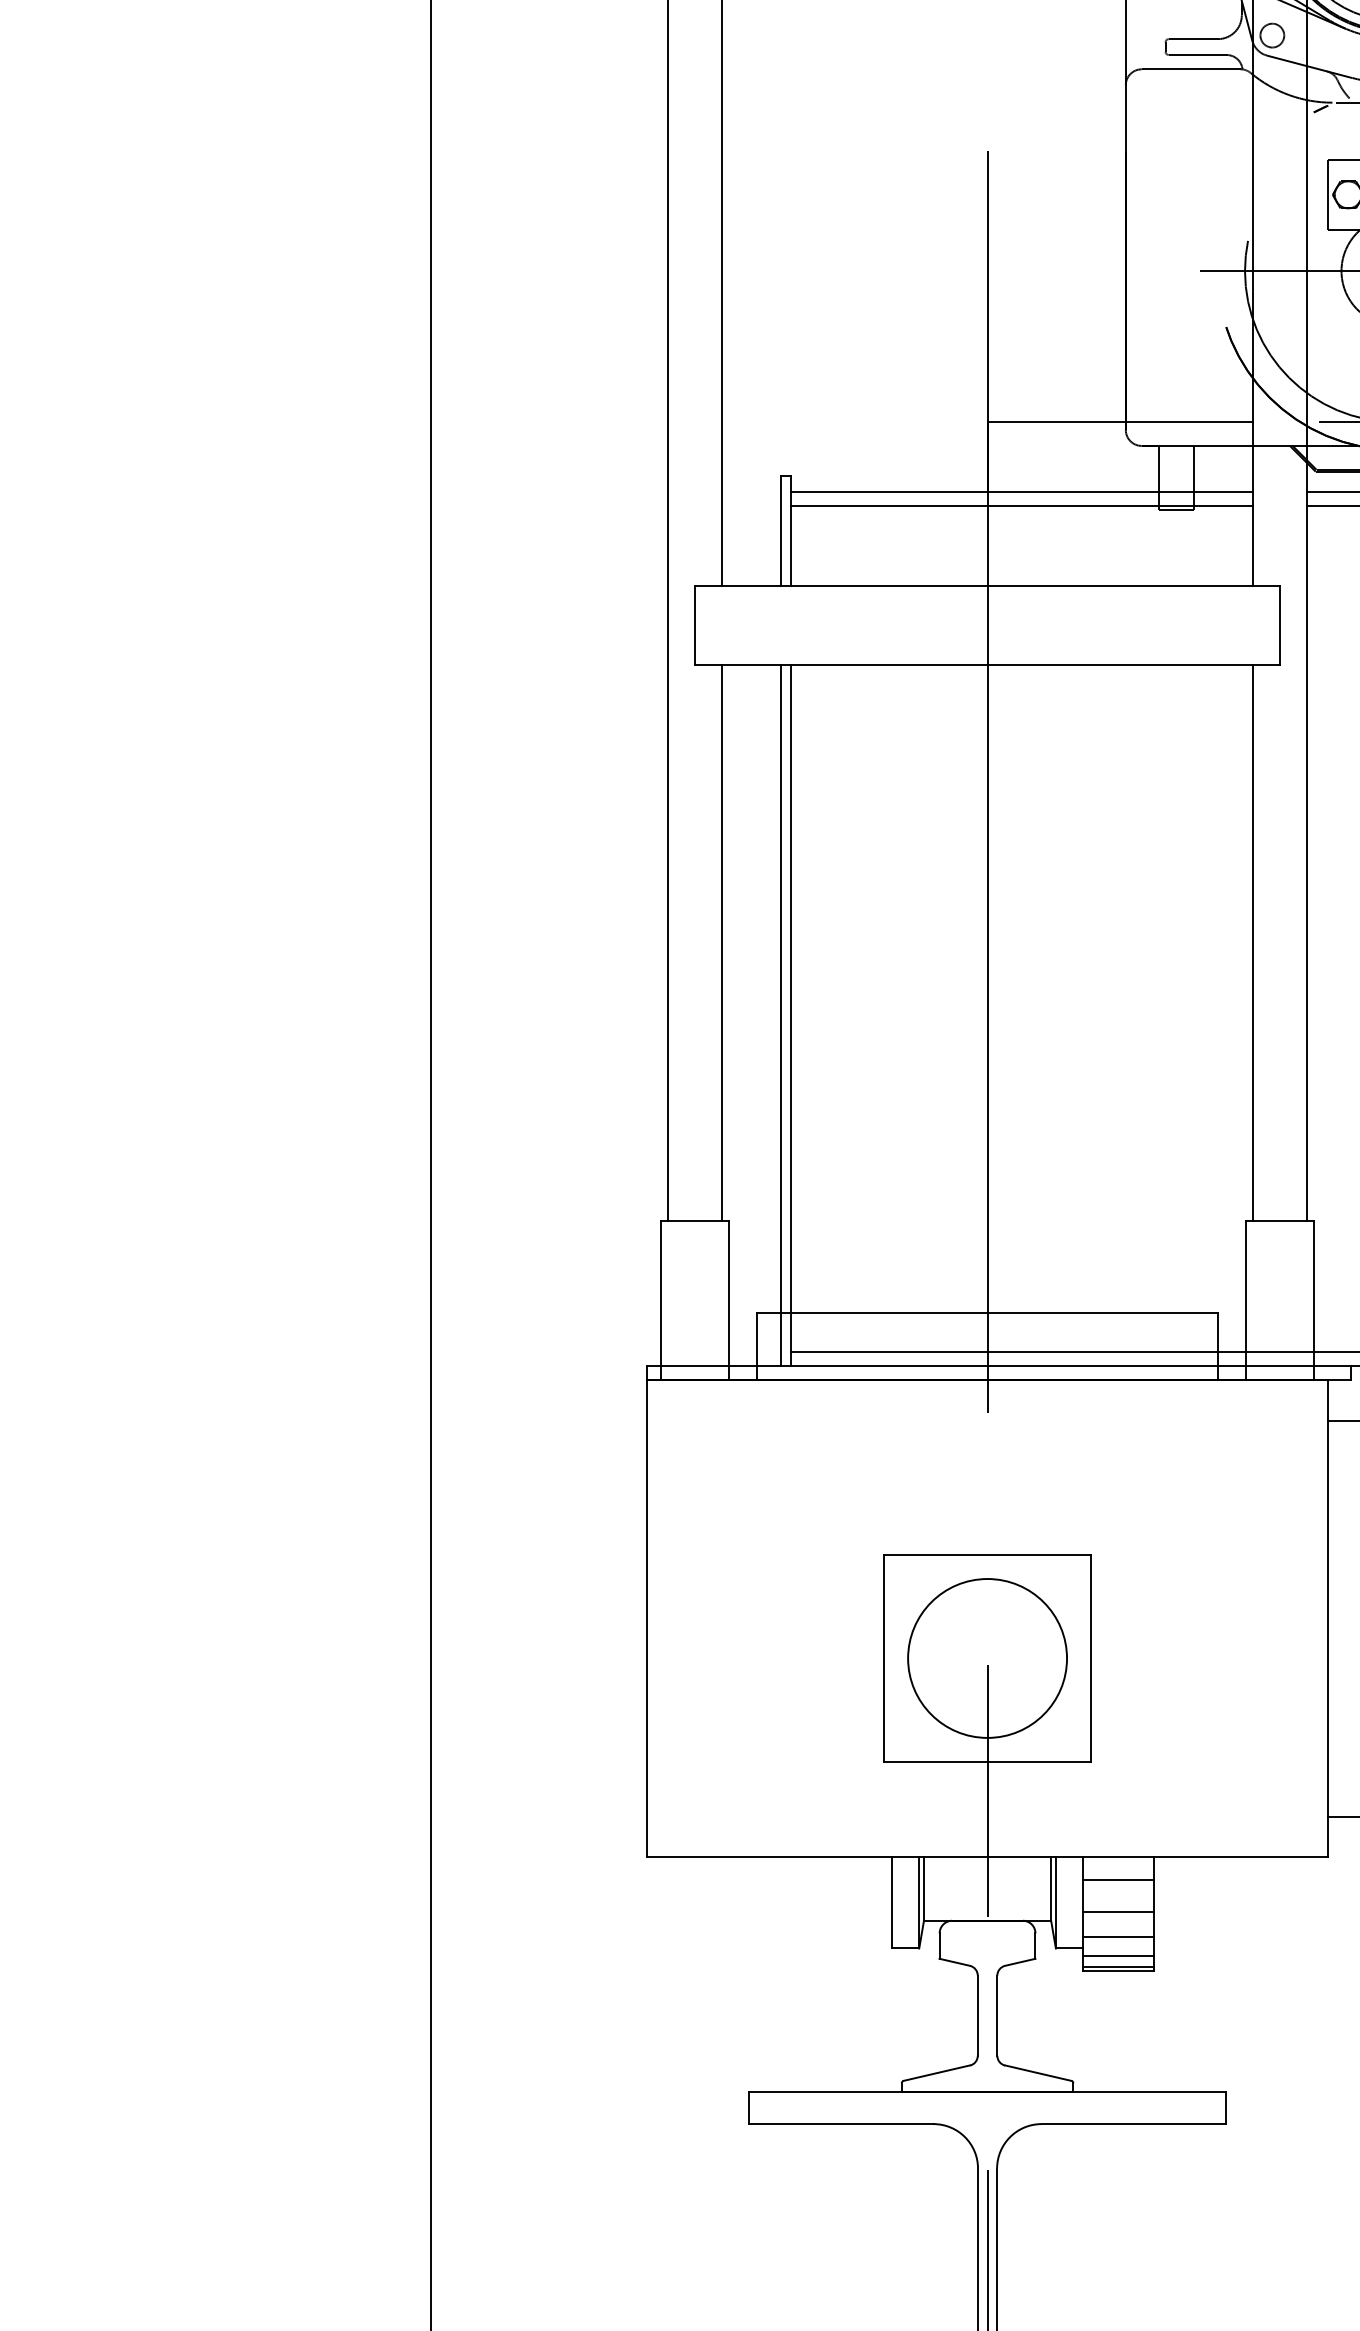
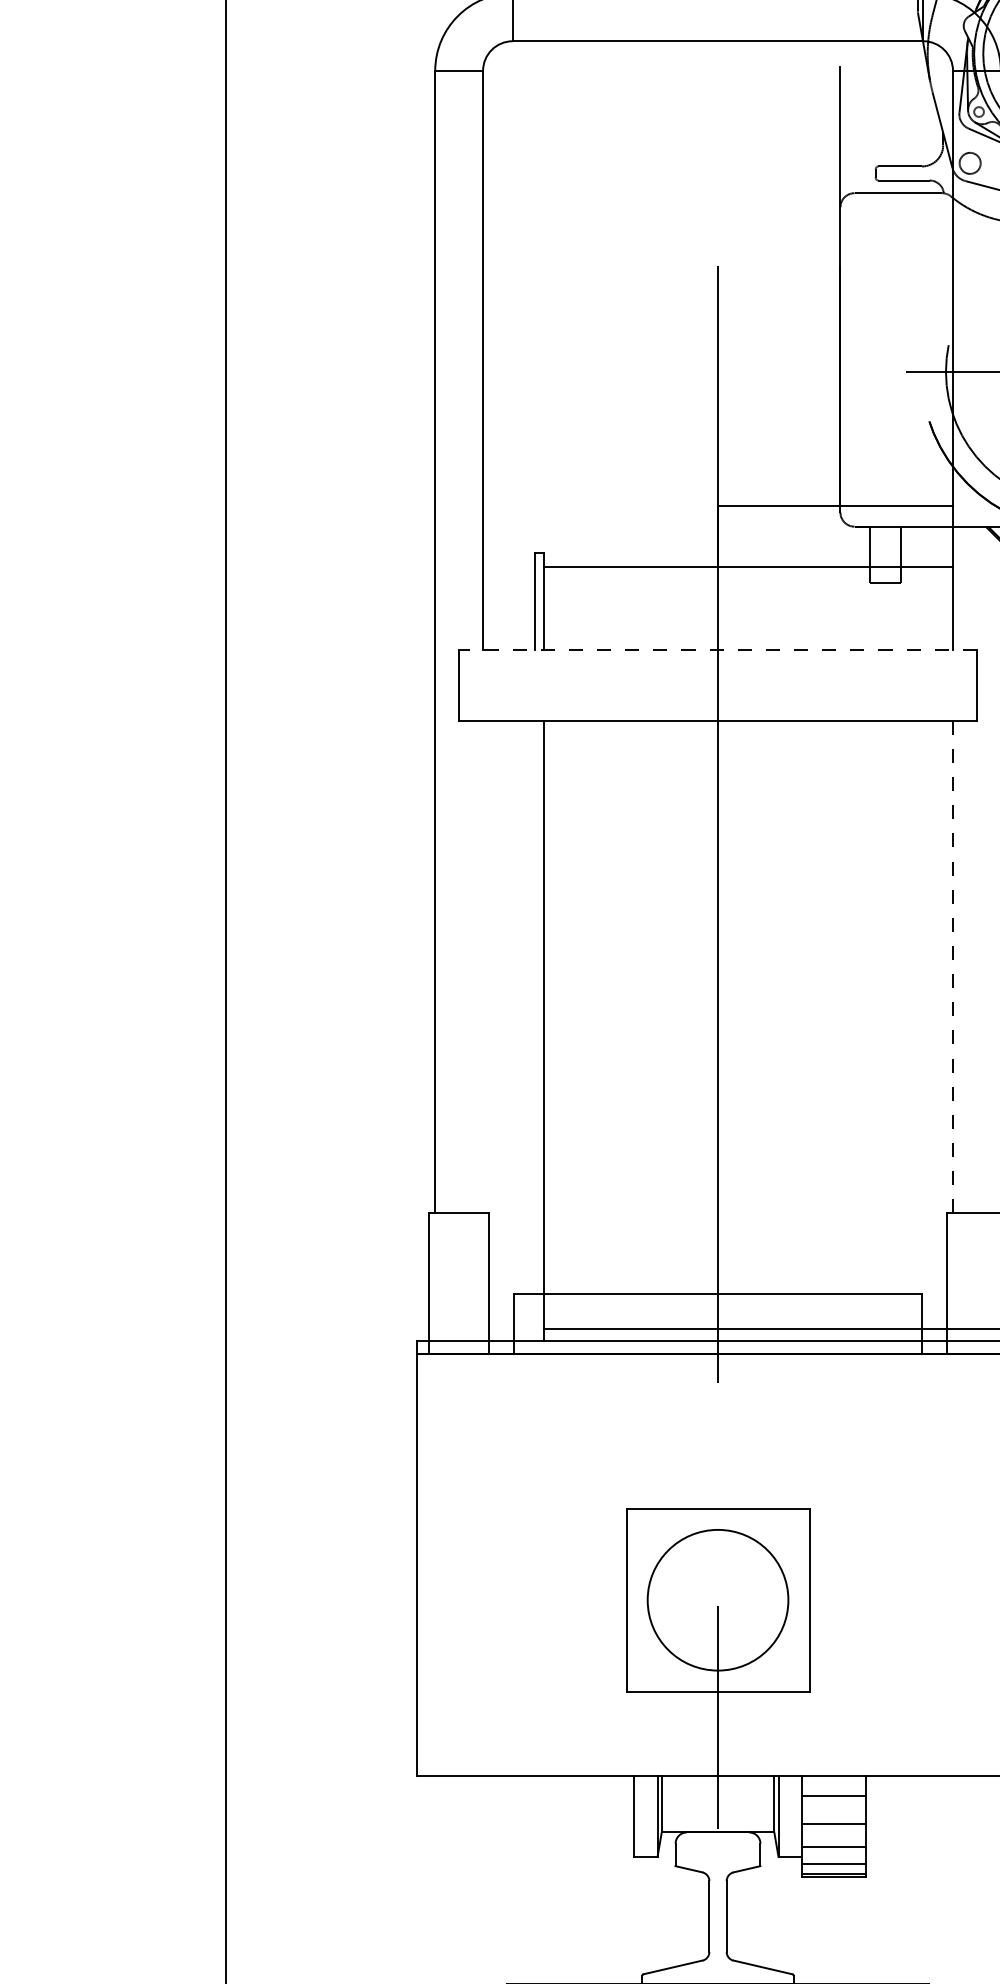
line: (1021, 506) -> (748, 580), removed
line: (987, 585) -> (717, 650), solid -> dashed
line: (722, 943) -> (483, 967), removed
line: (1252, 943) -> (952, 967), solid -> dashed
line: (780, 1015) -> (534, 1030), removed

